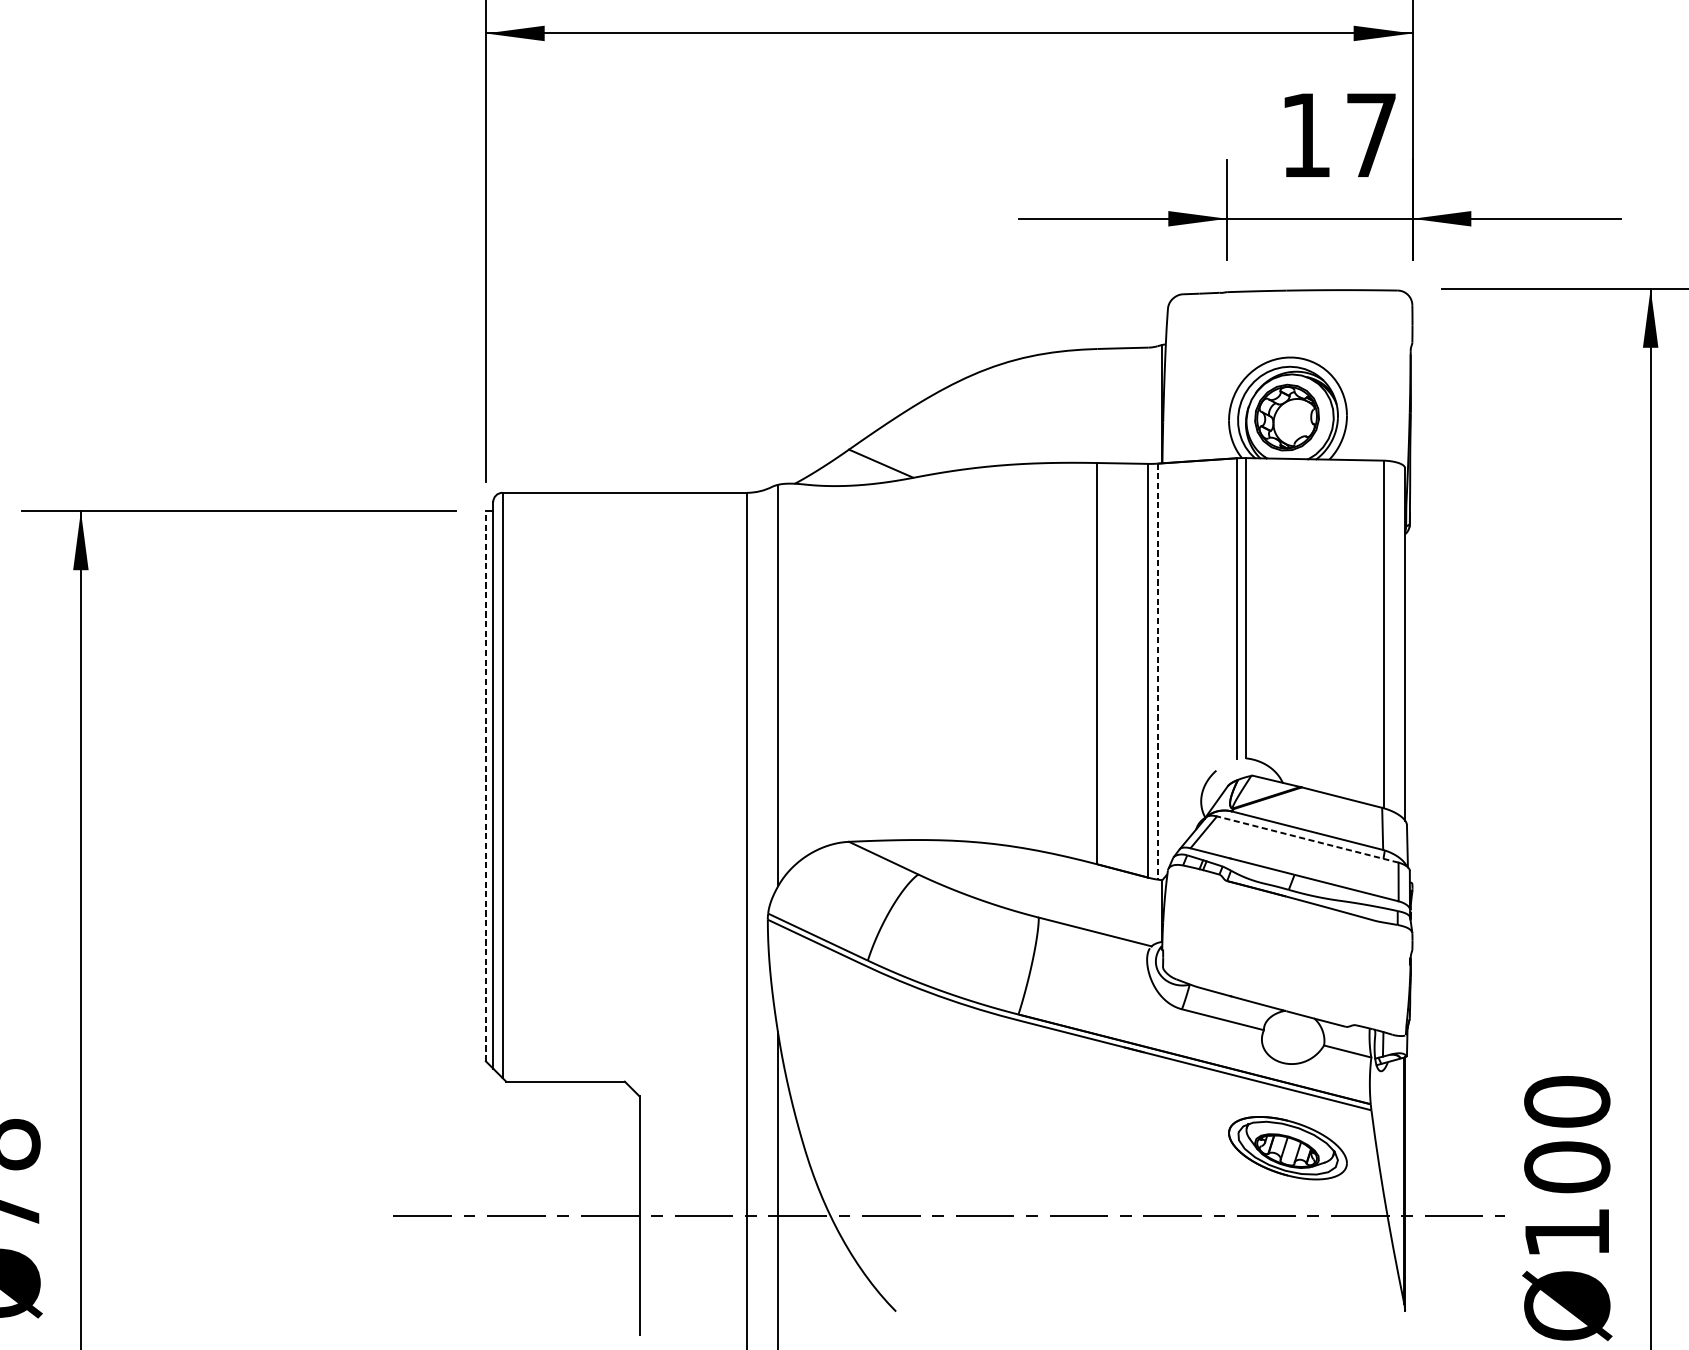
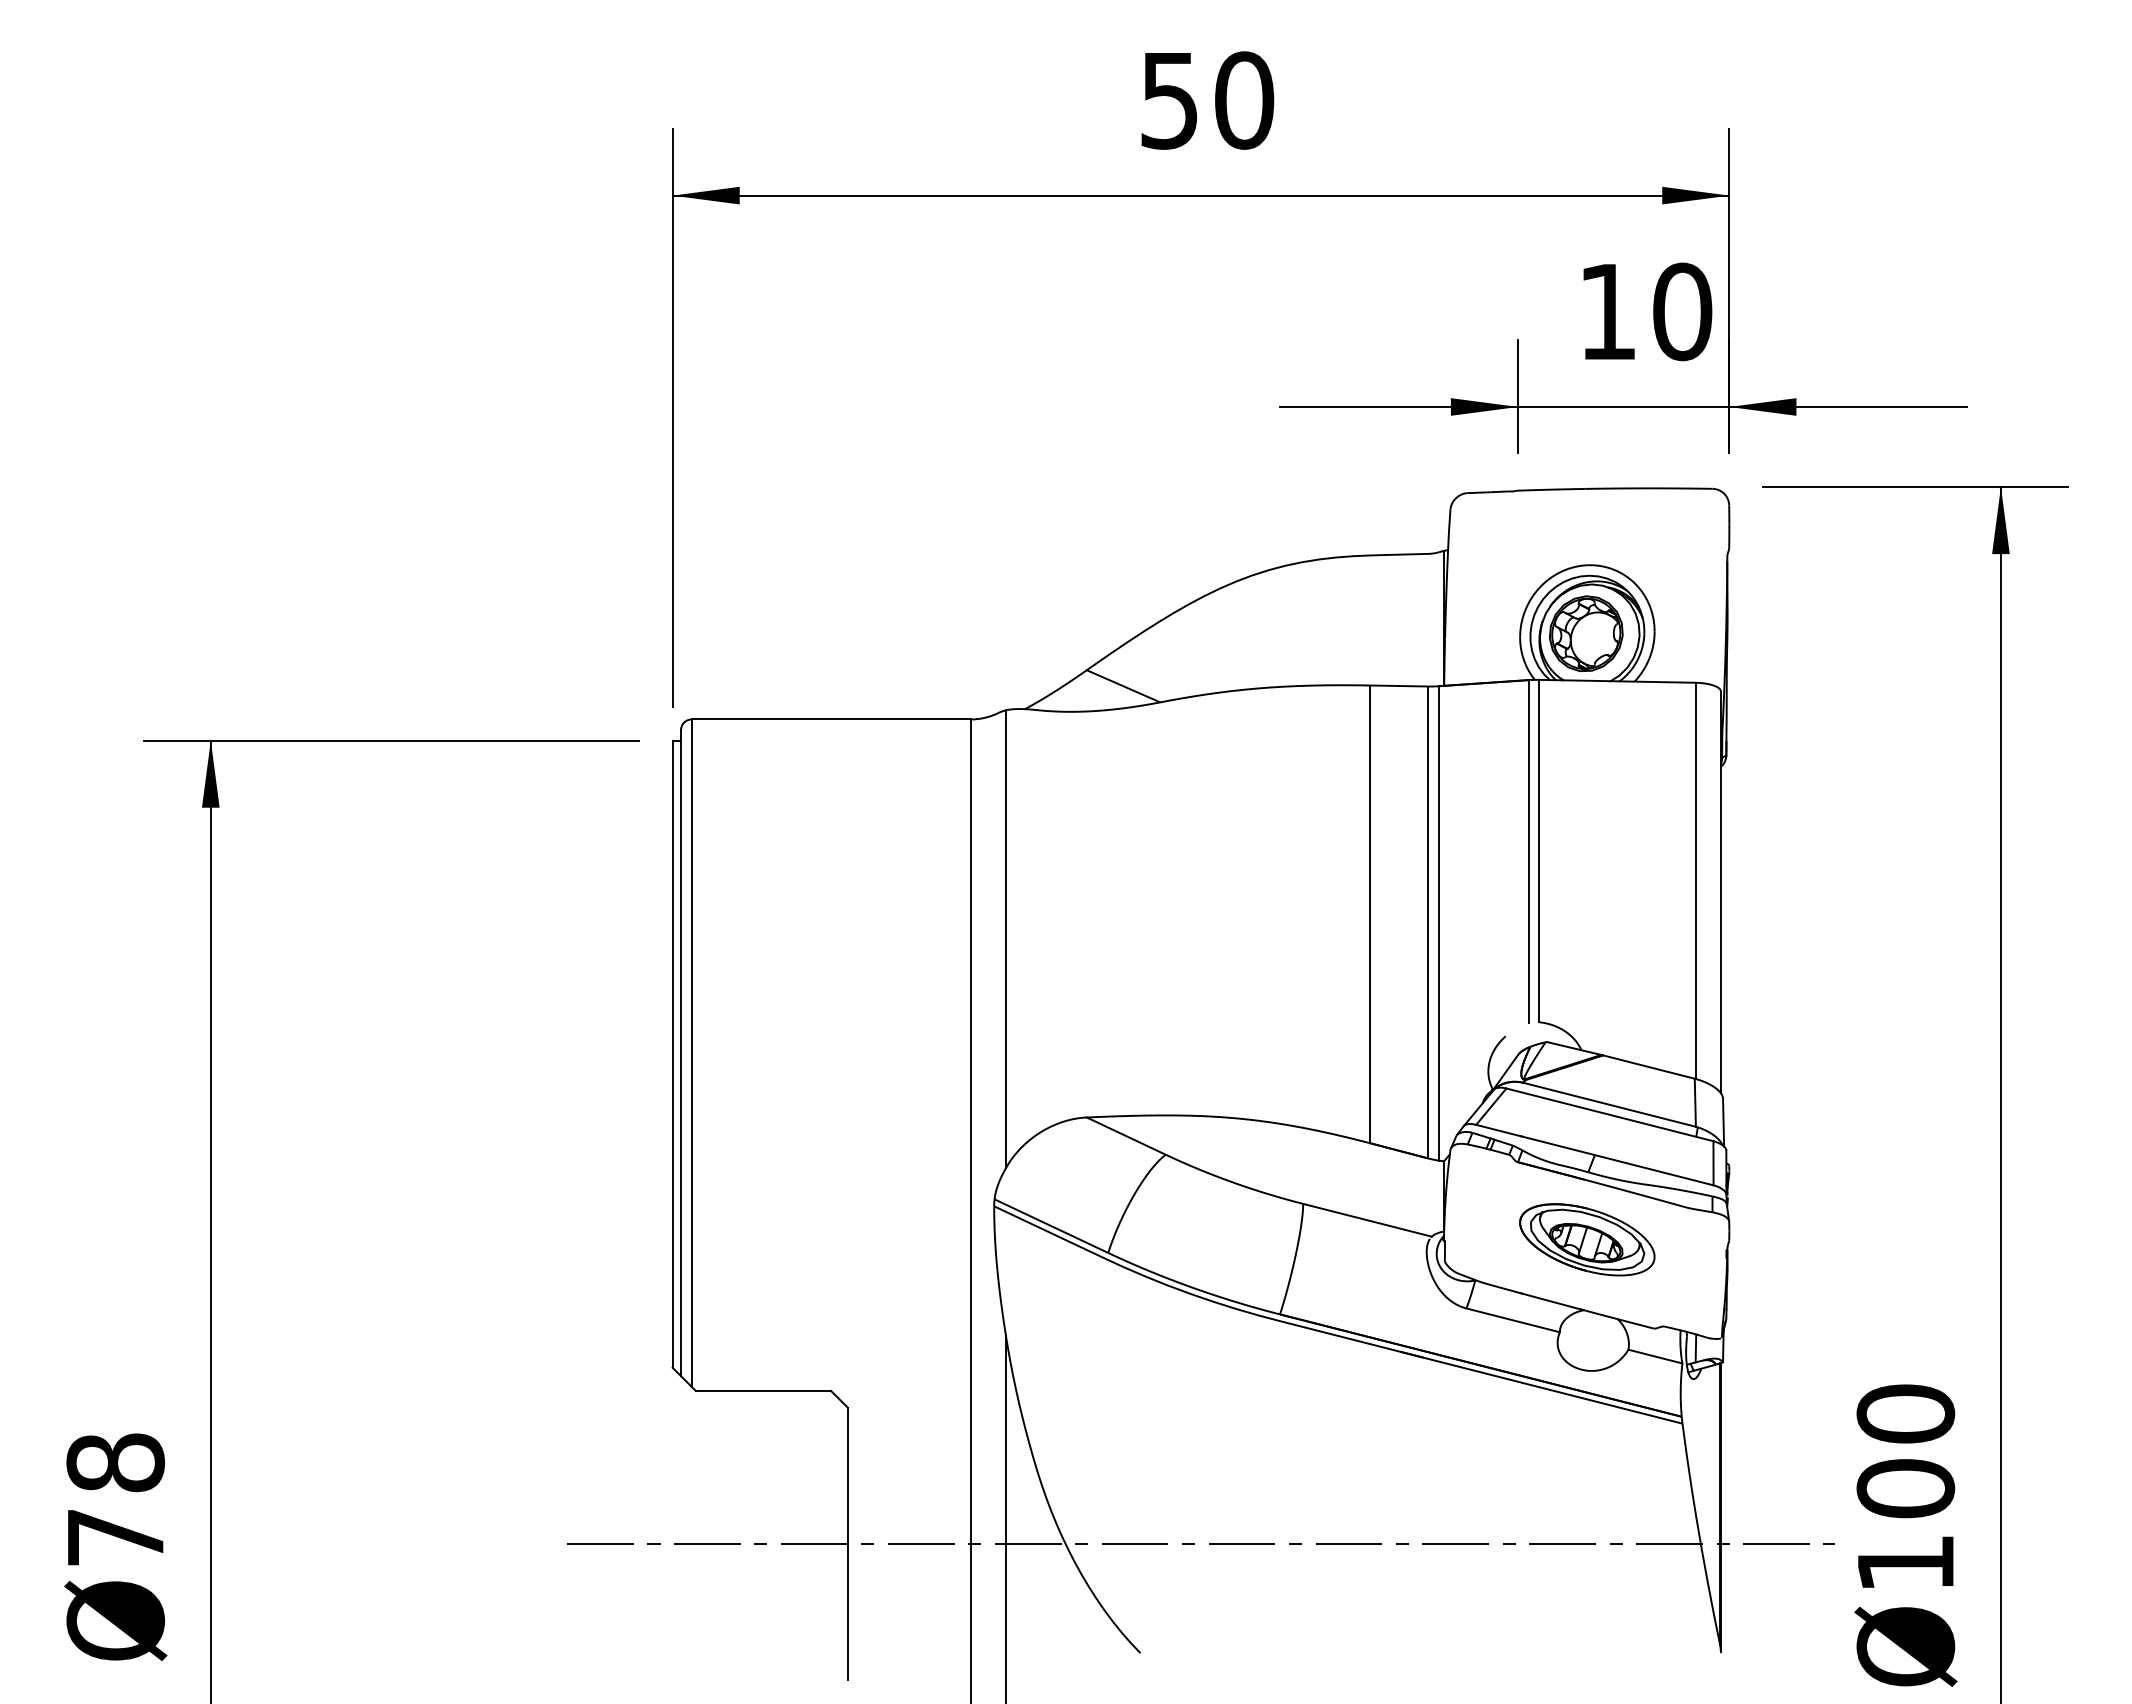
text: (1371, 135) -> (1682, 311), 17 -> 10
line: (1157, 671) -> (1438, 923), dashed -> solid
line: (485, 786) -> (672, 1054), dashed -> solid
line: (1307, 839) -> (1609, 1114), dashed -> solid
part: (1288, 1147) -> (1587, 1239), moved

